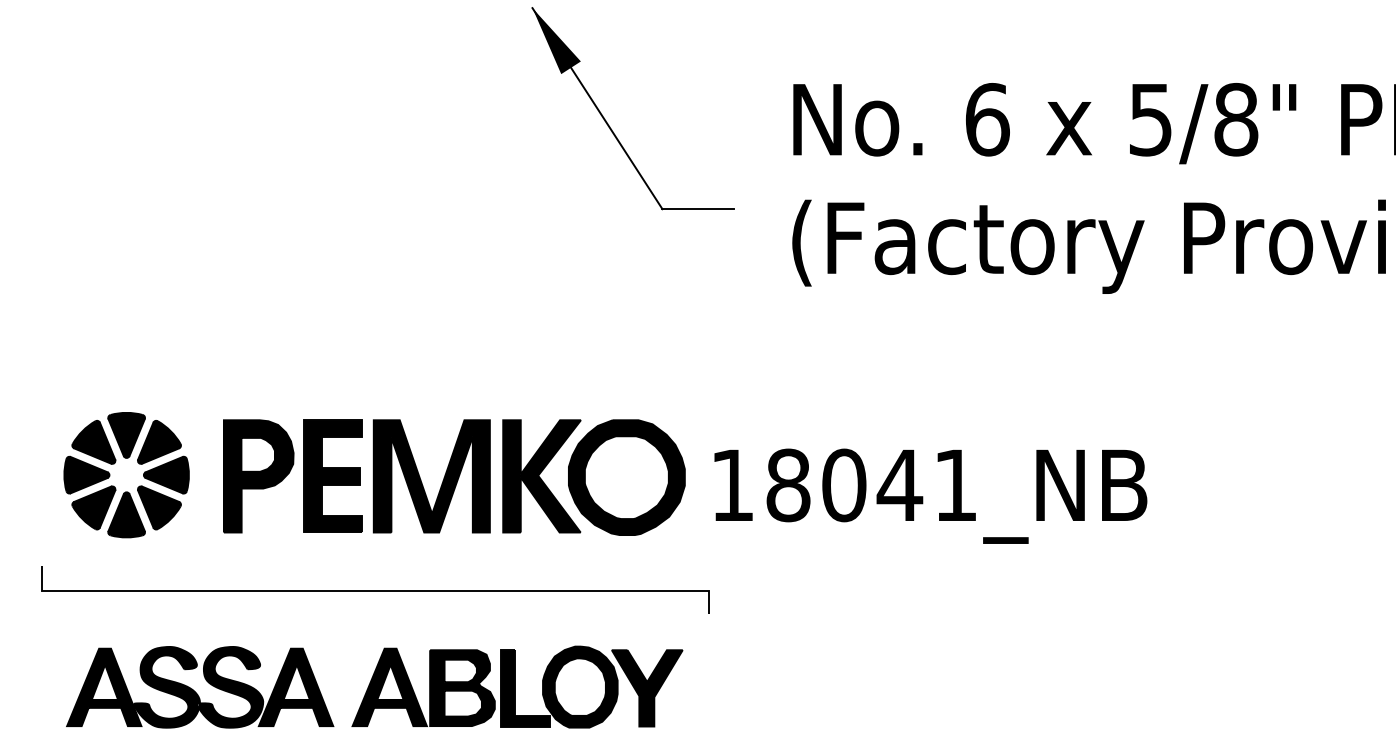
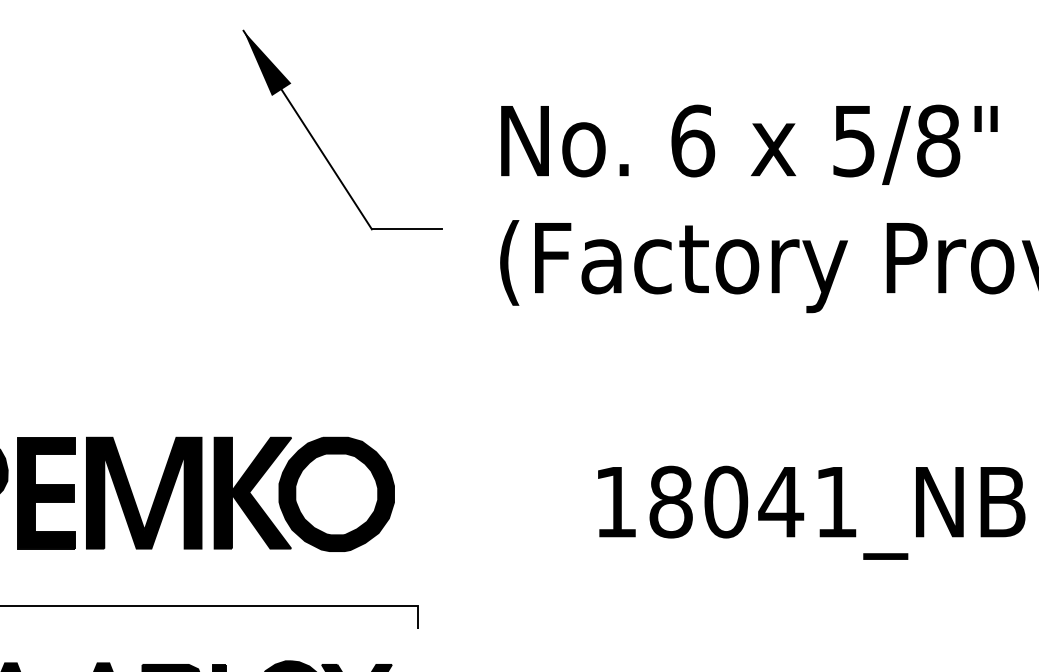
text: (930, 495) -> (811, 512), moved

